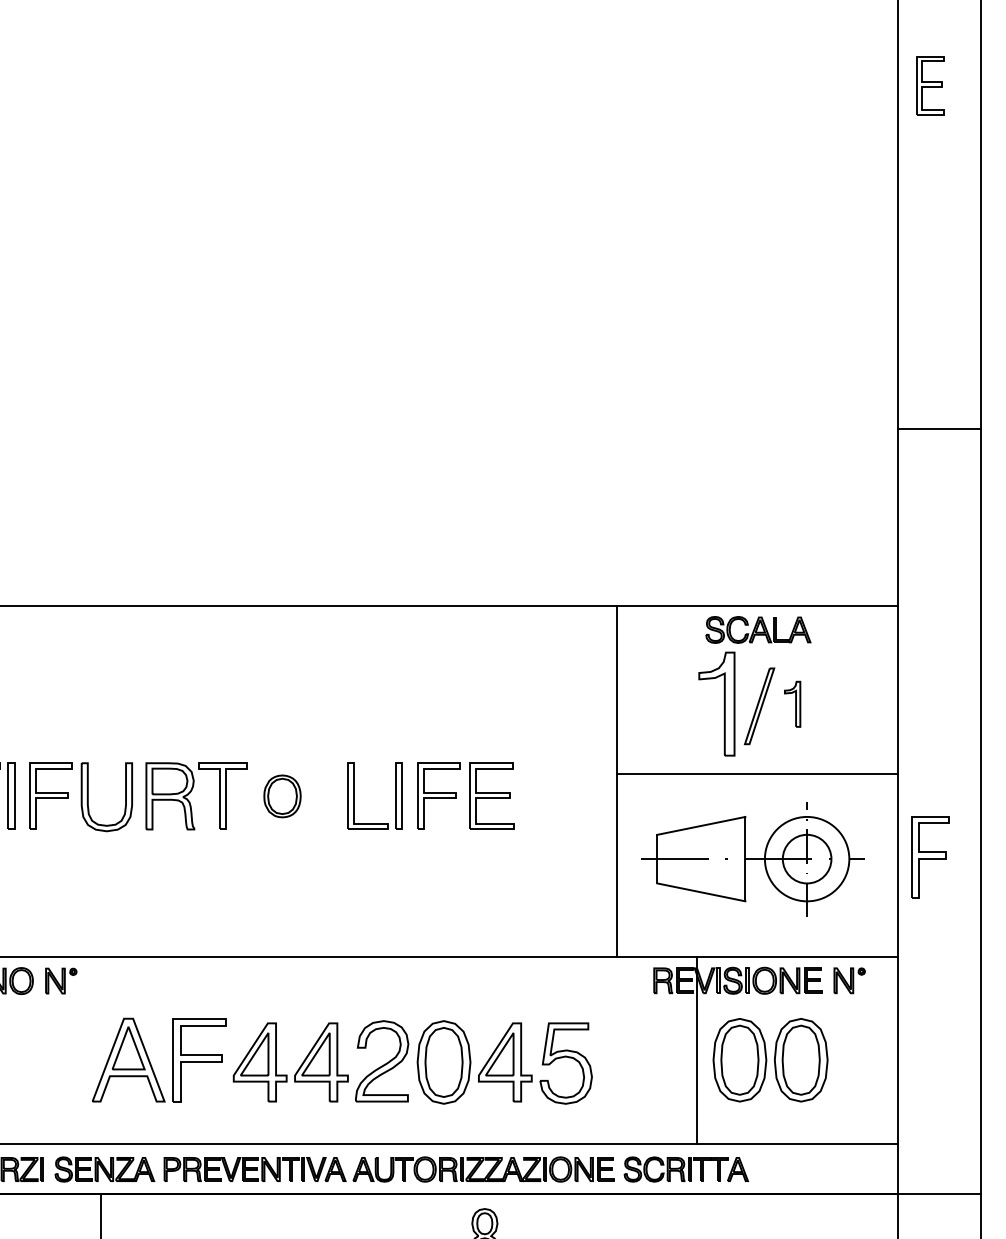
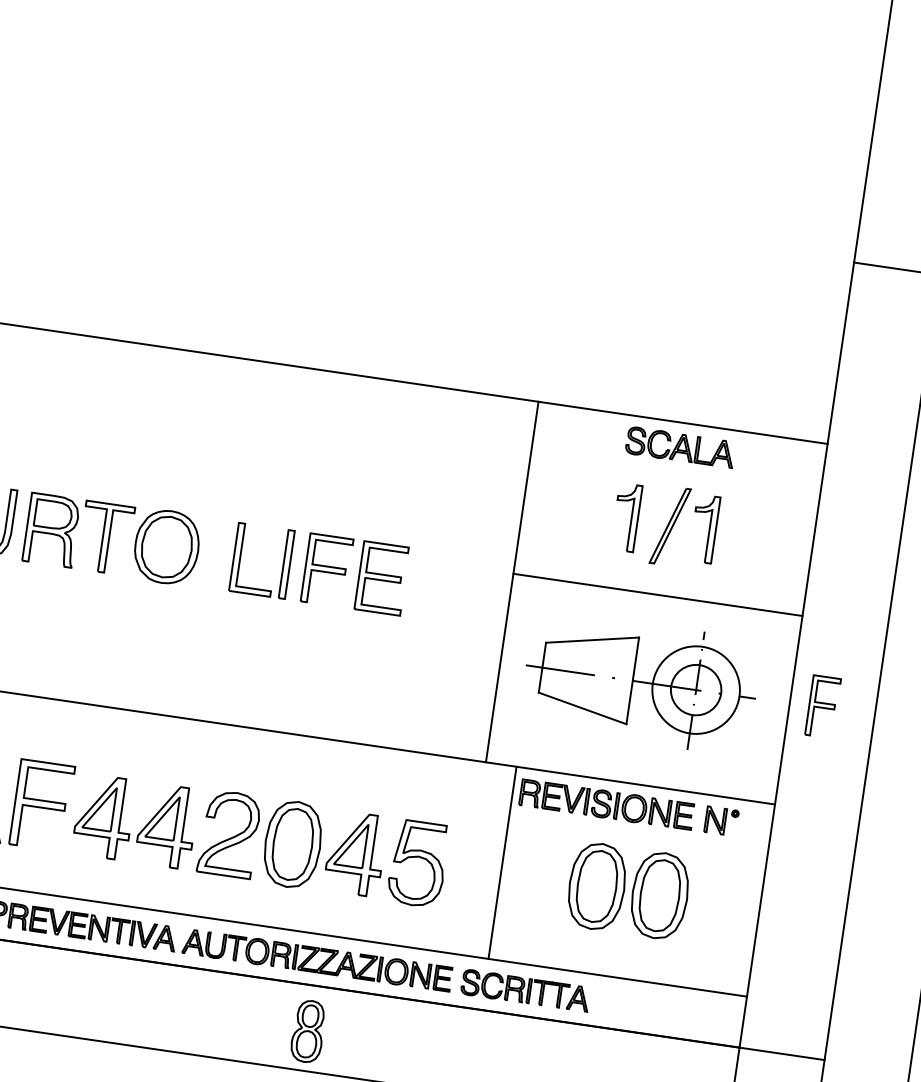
part: (716, 704) -> (626, 517), size x0.62
part: (792, 704) -> (704, 529), size x1.43
part: (282, 796) -> (166, 547), size x1.67
part: (930, 857) -> (823, 706), size x0.71
line: (696, 1050) -> (502, 862), moved

